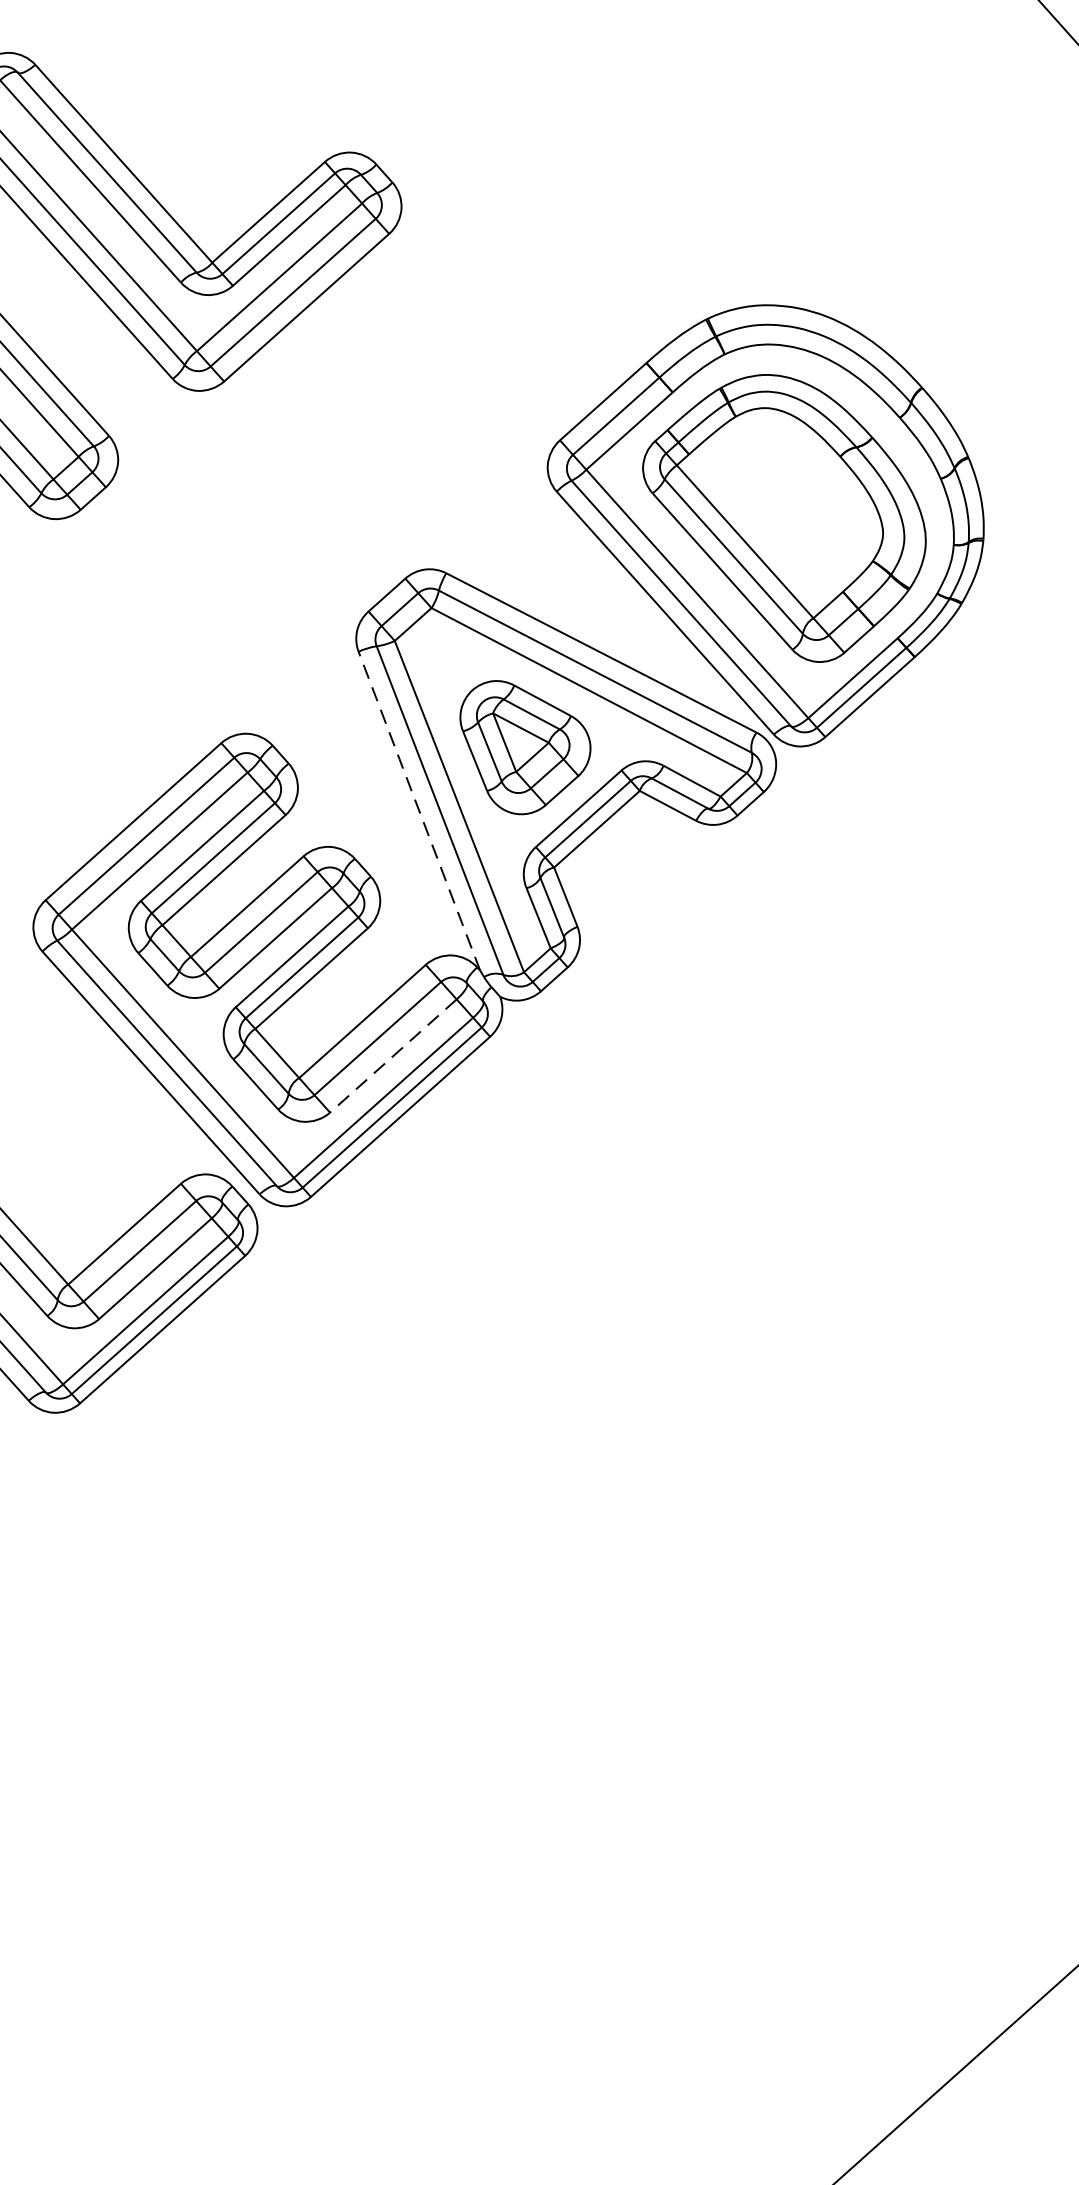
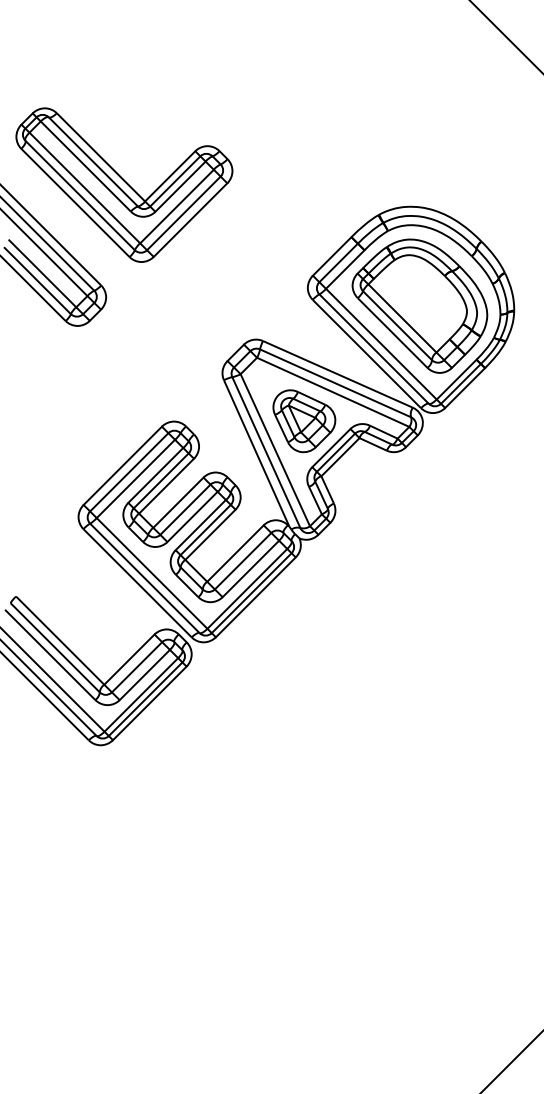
line: (419, 811) -> (256, 453), dashed -> solid
line: (392, 1054) -> (250, 568), dashed -> solid

